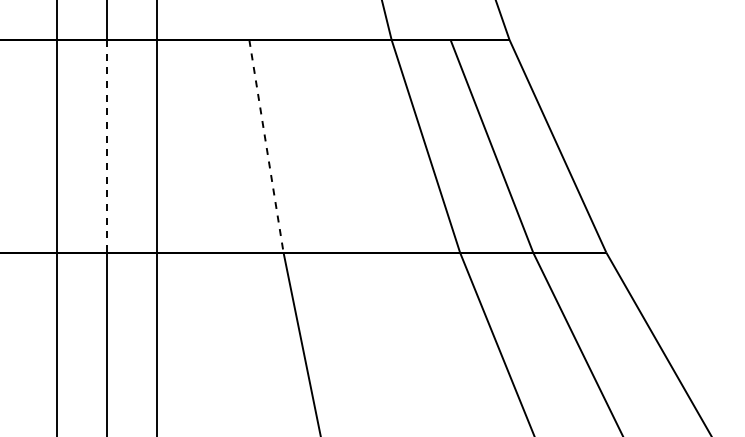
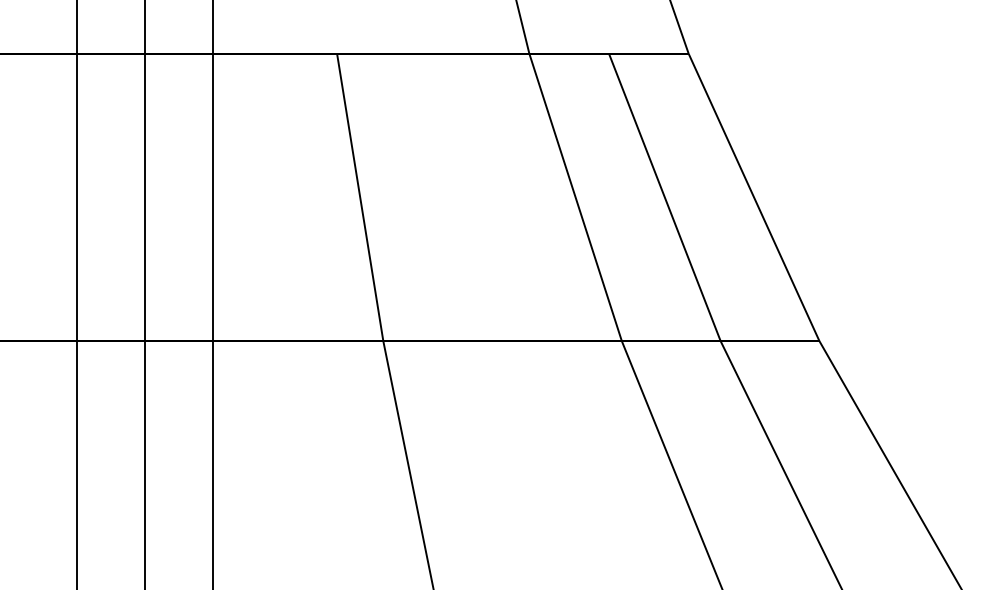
line: (107, 146) -> (145, 197), dashed -> solid
line: (266, 146) -> (360, 197), dashed -> solid

